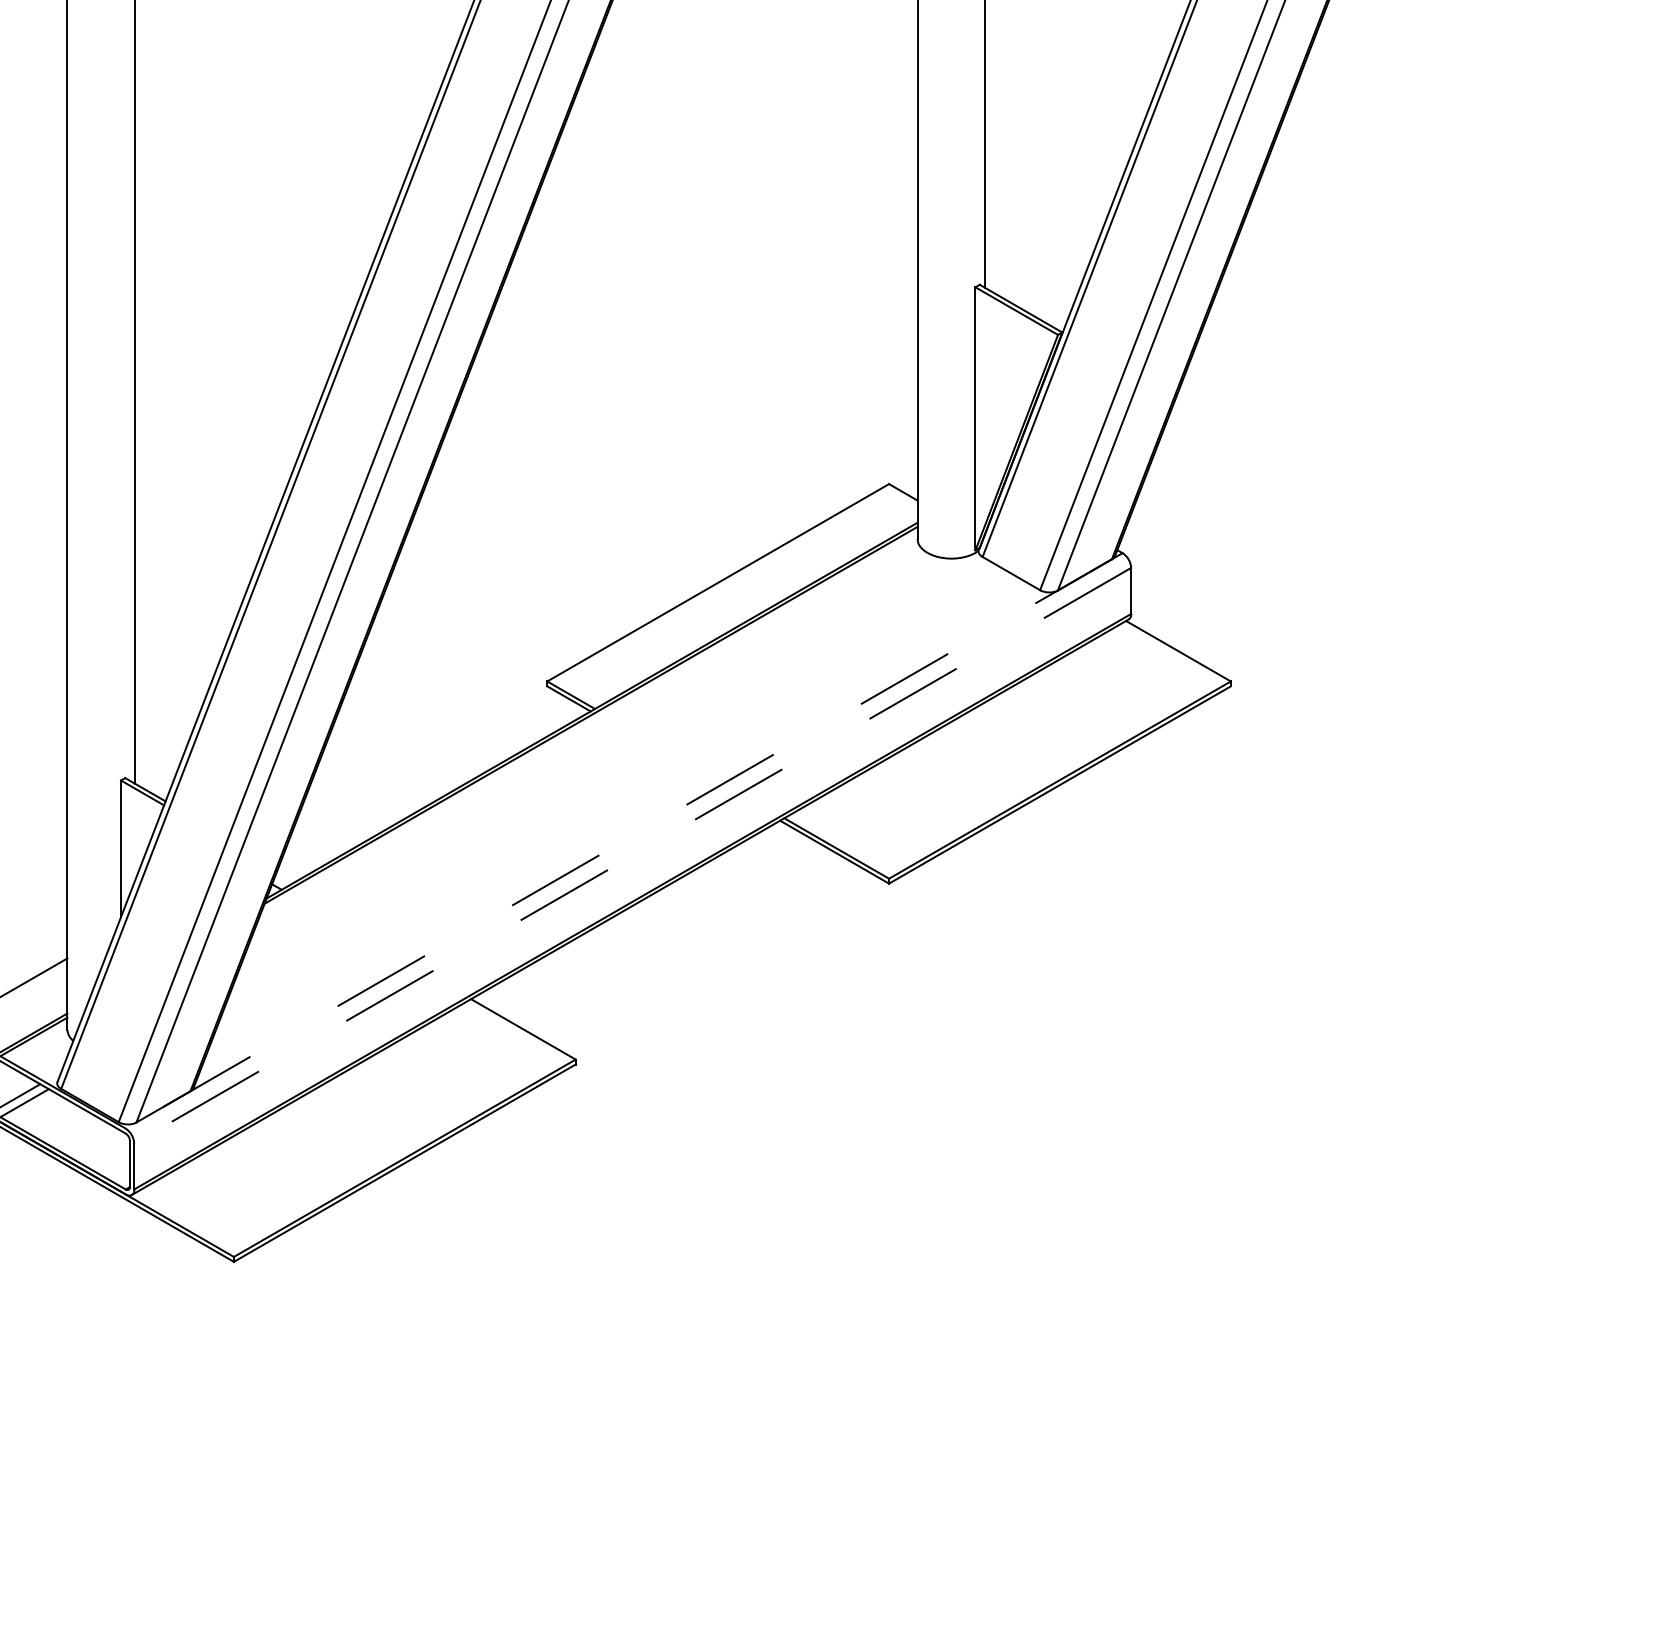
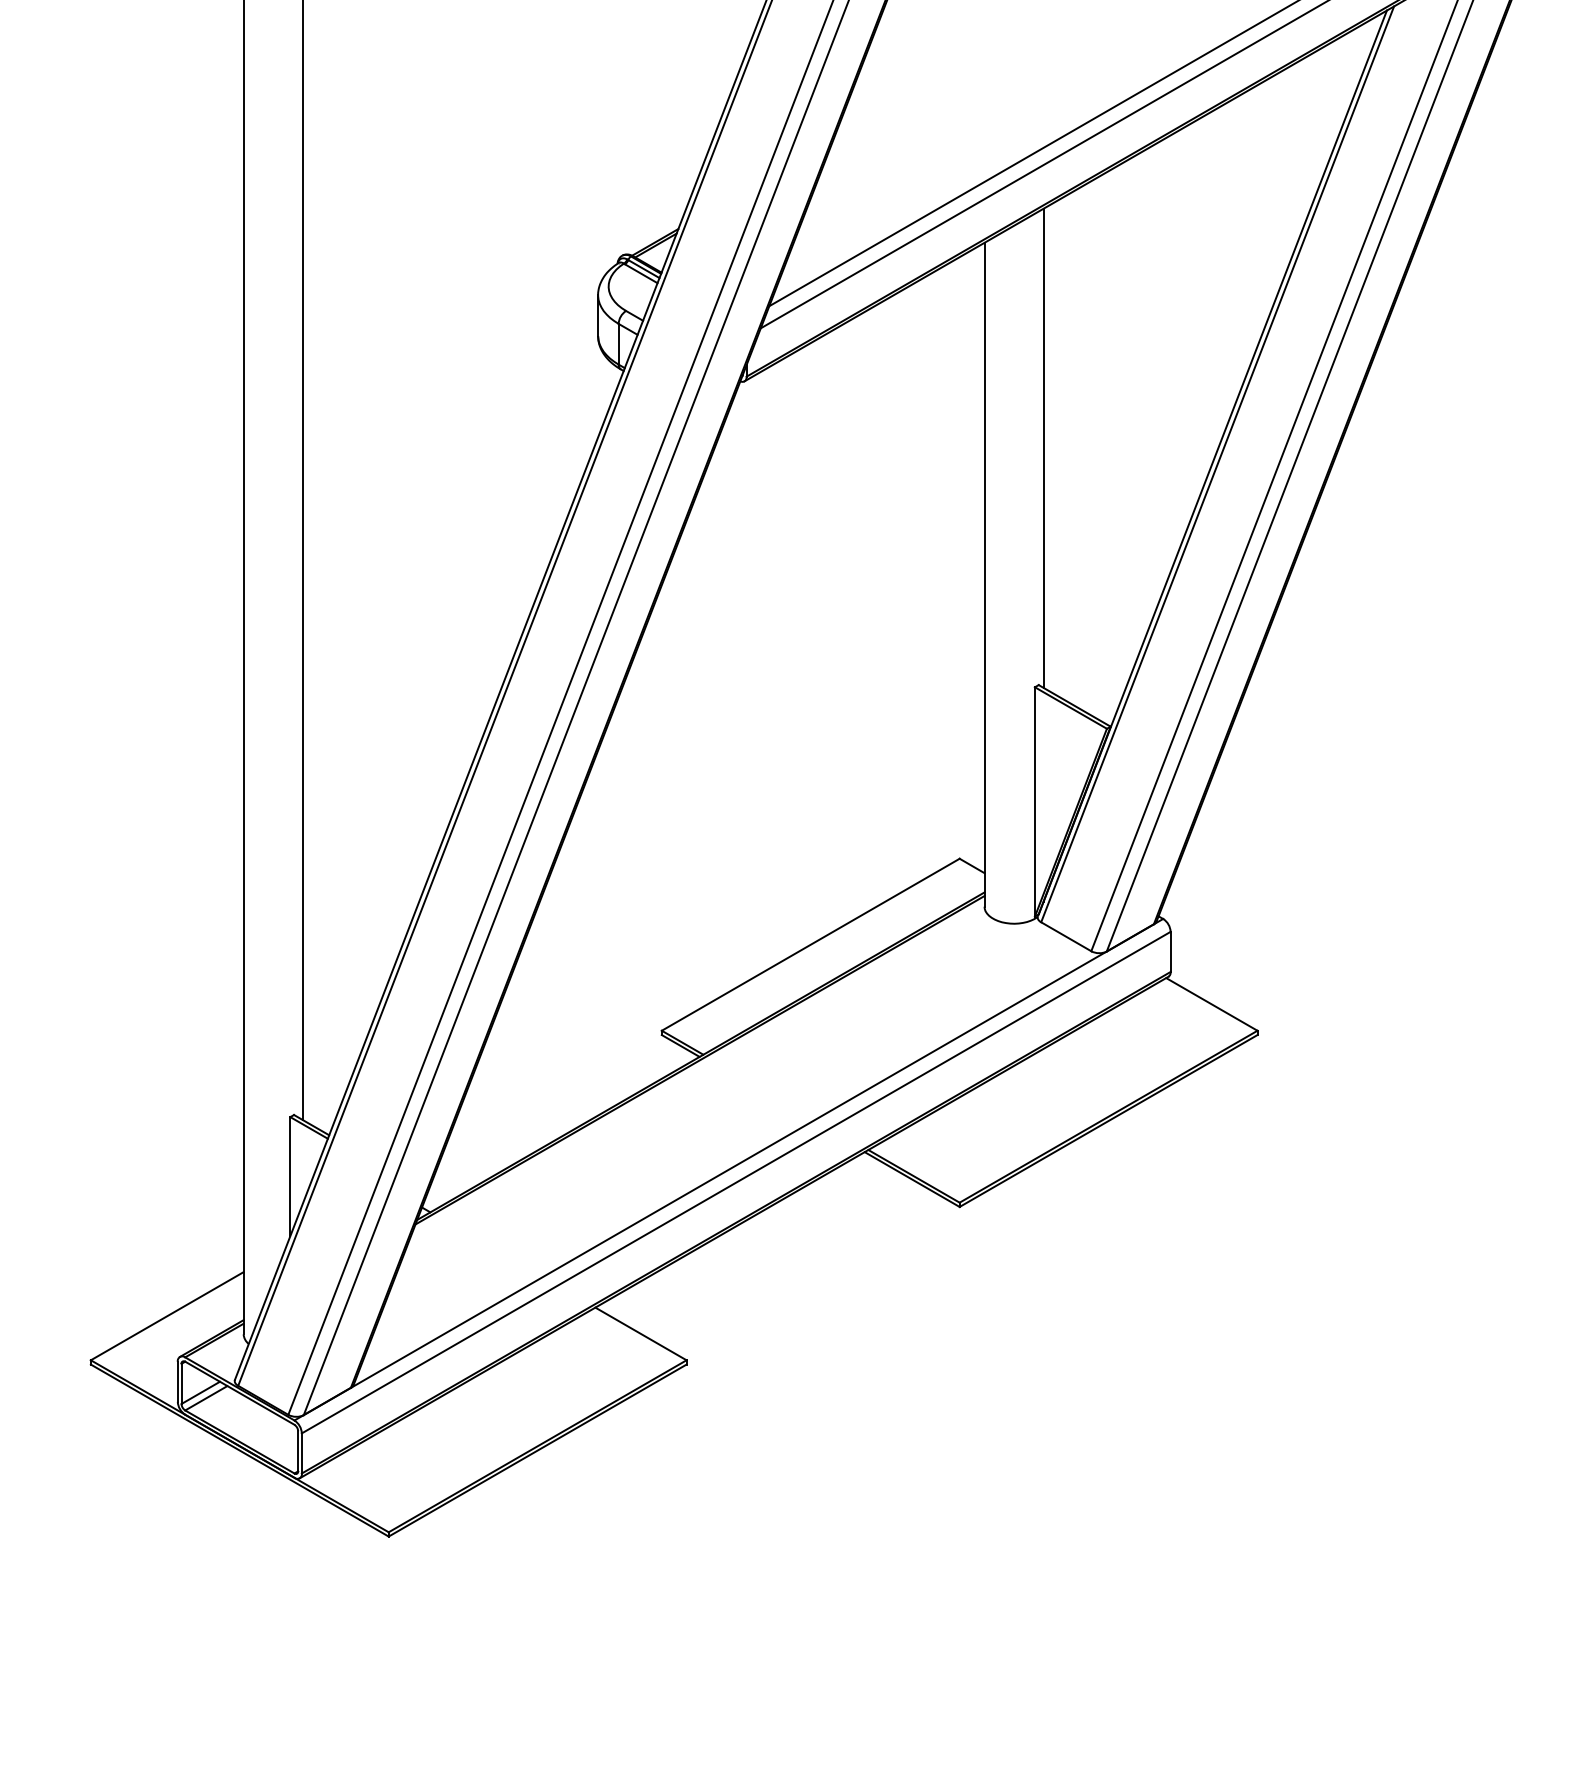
line: (623, 840) -> (728, 1169), dashed -> solid
line: (632, 855) -> (736, 1182), dashed -> solid

